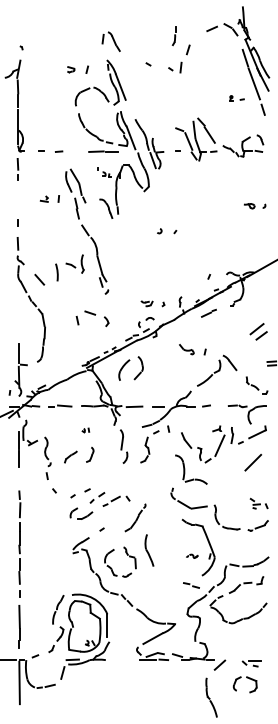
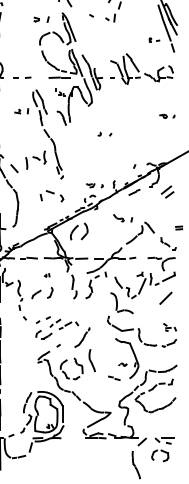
part: (258, 331) -> (167, 191), moved
part: (191, 585) -> (114, 378), moved
part: (251, 663) -> (164, 440), size x1.43

